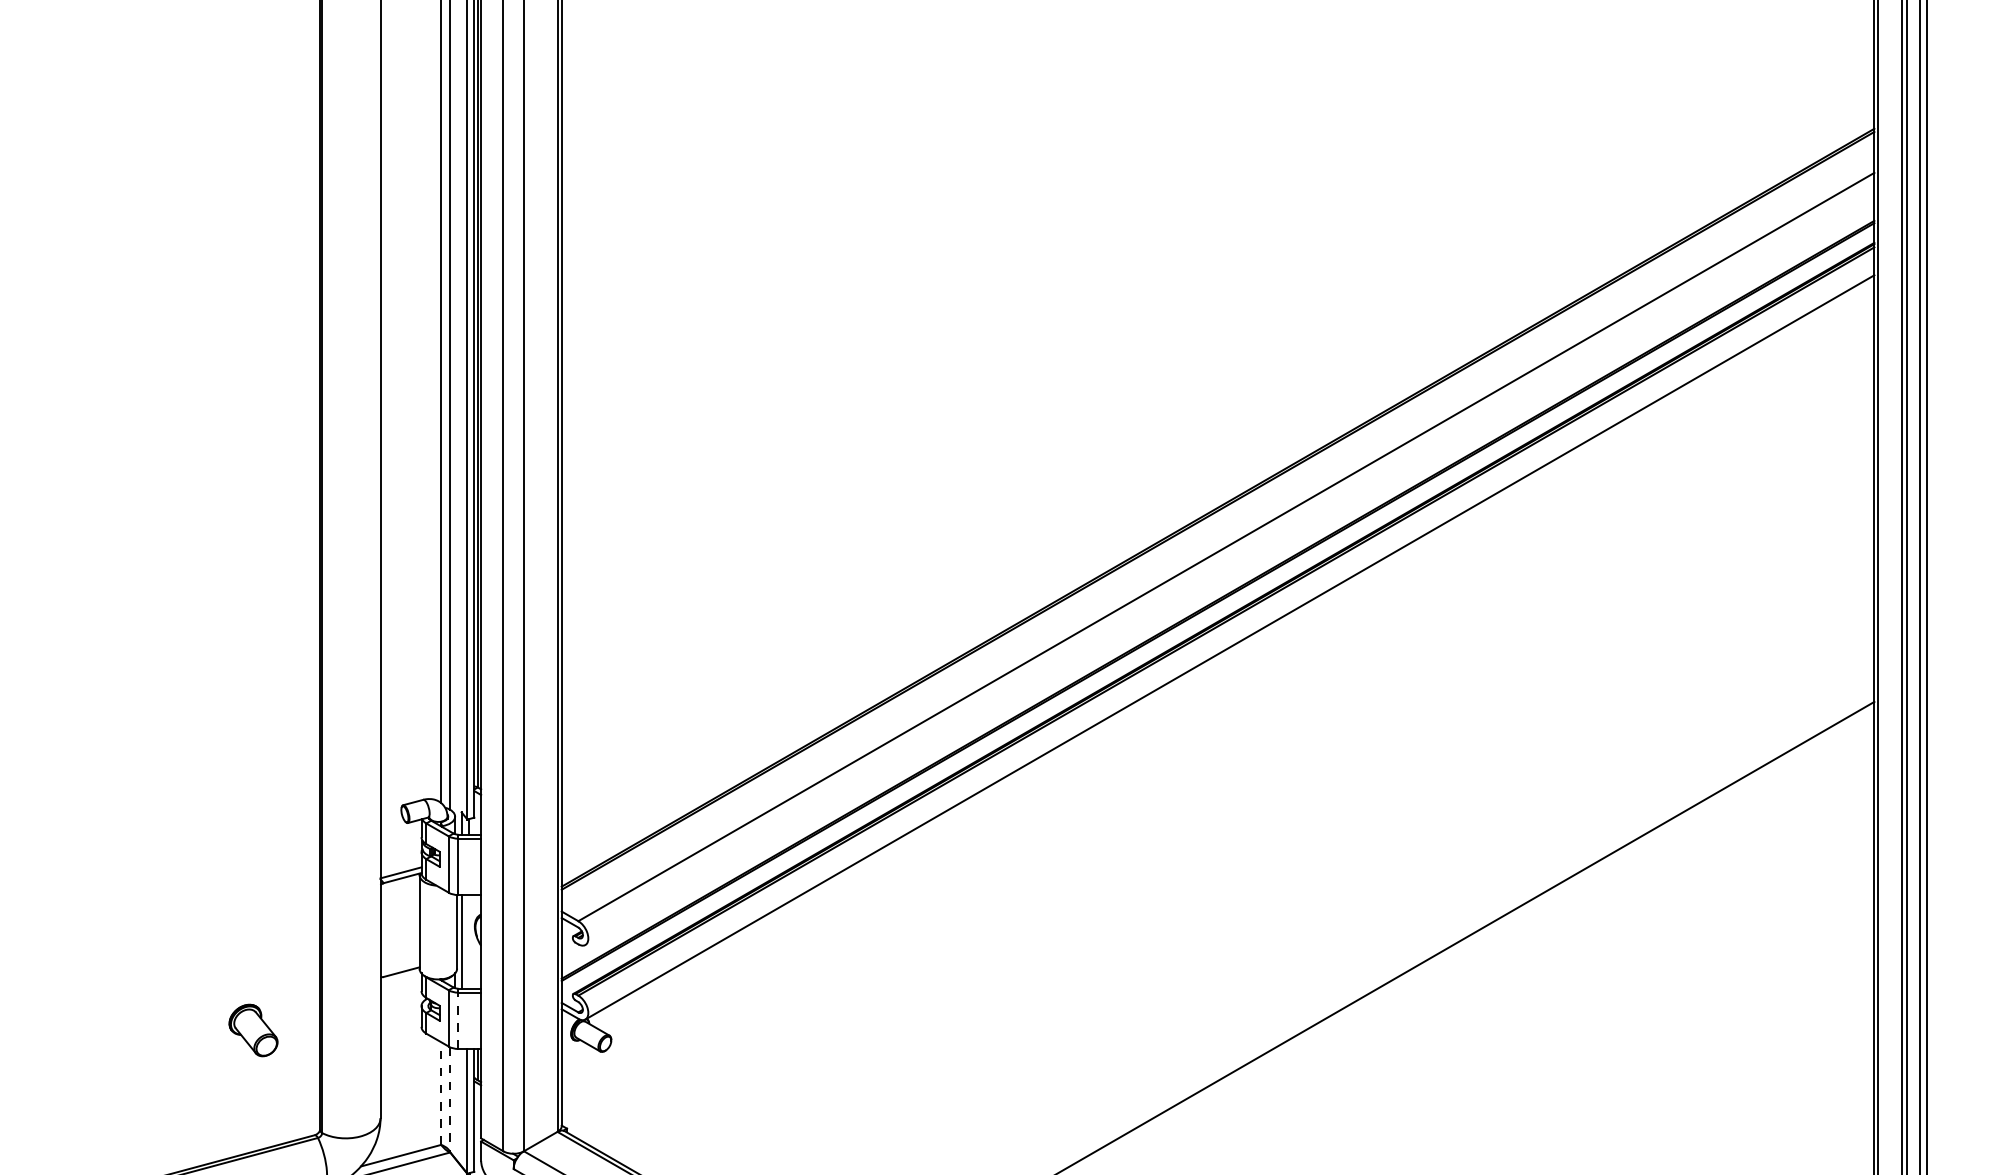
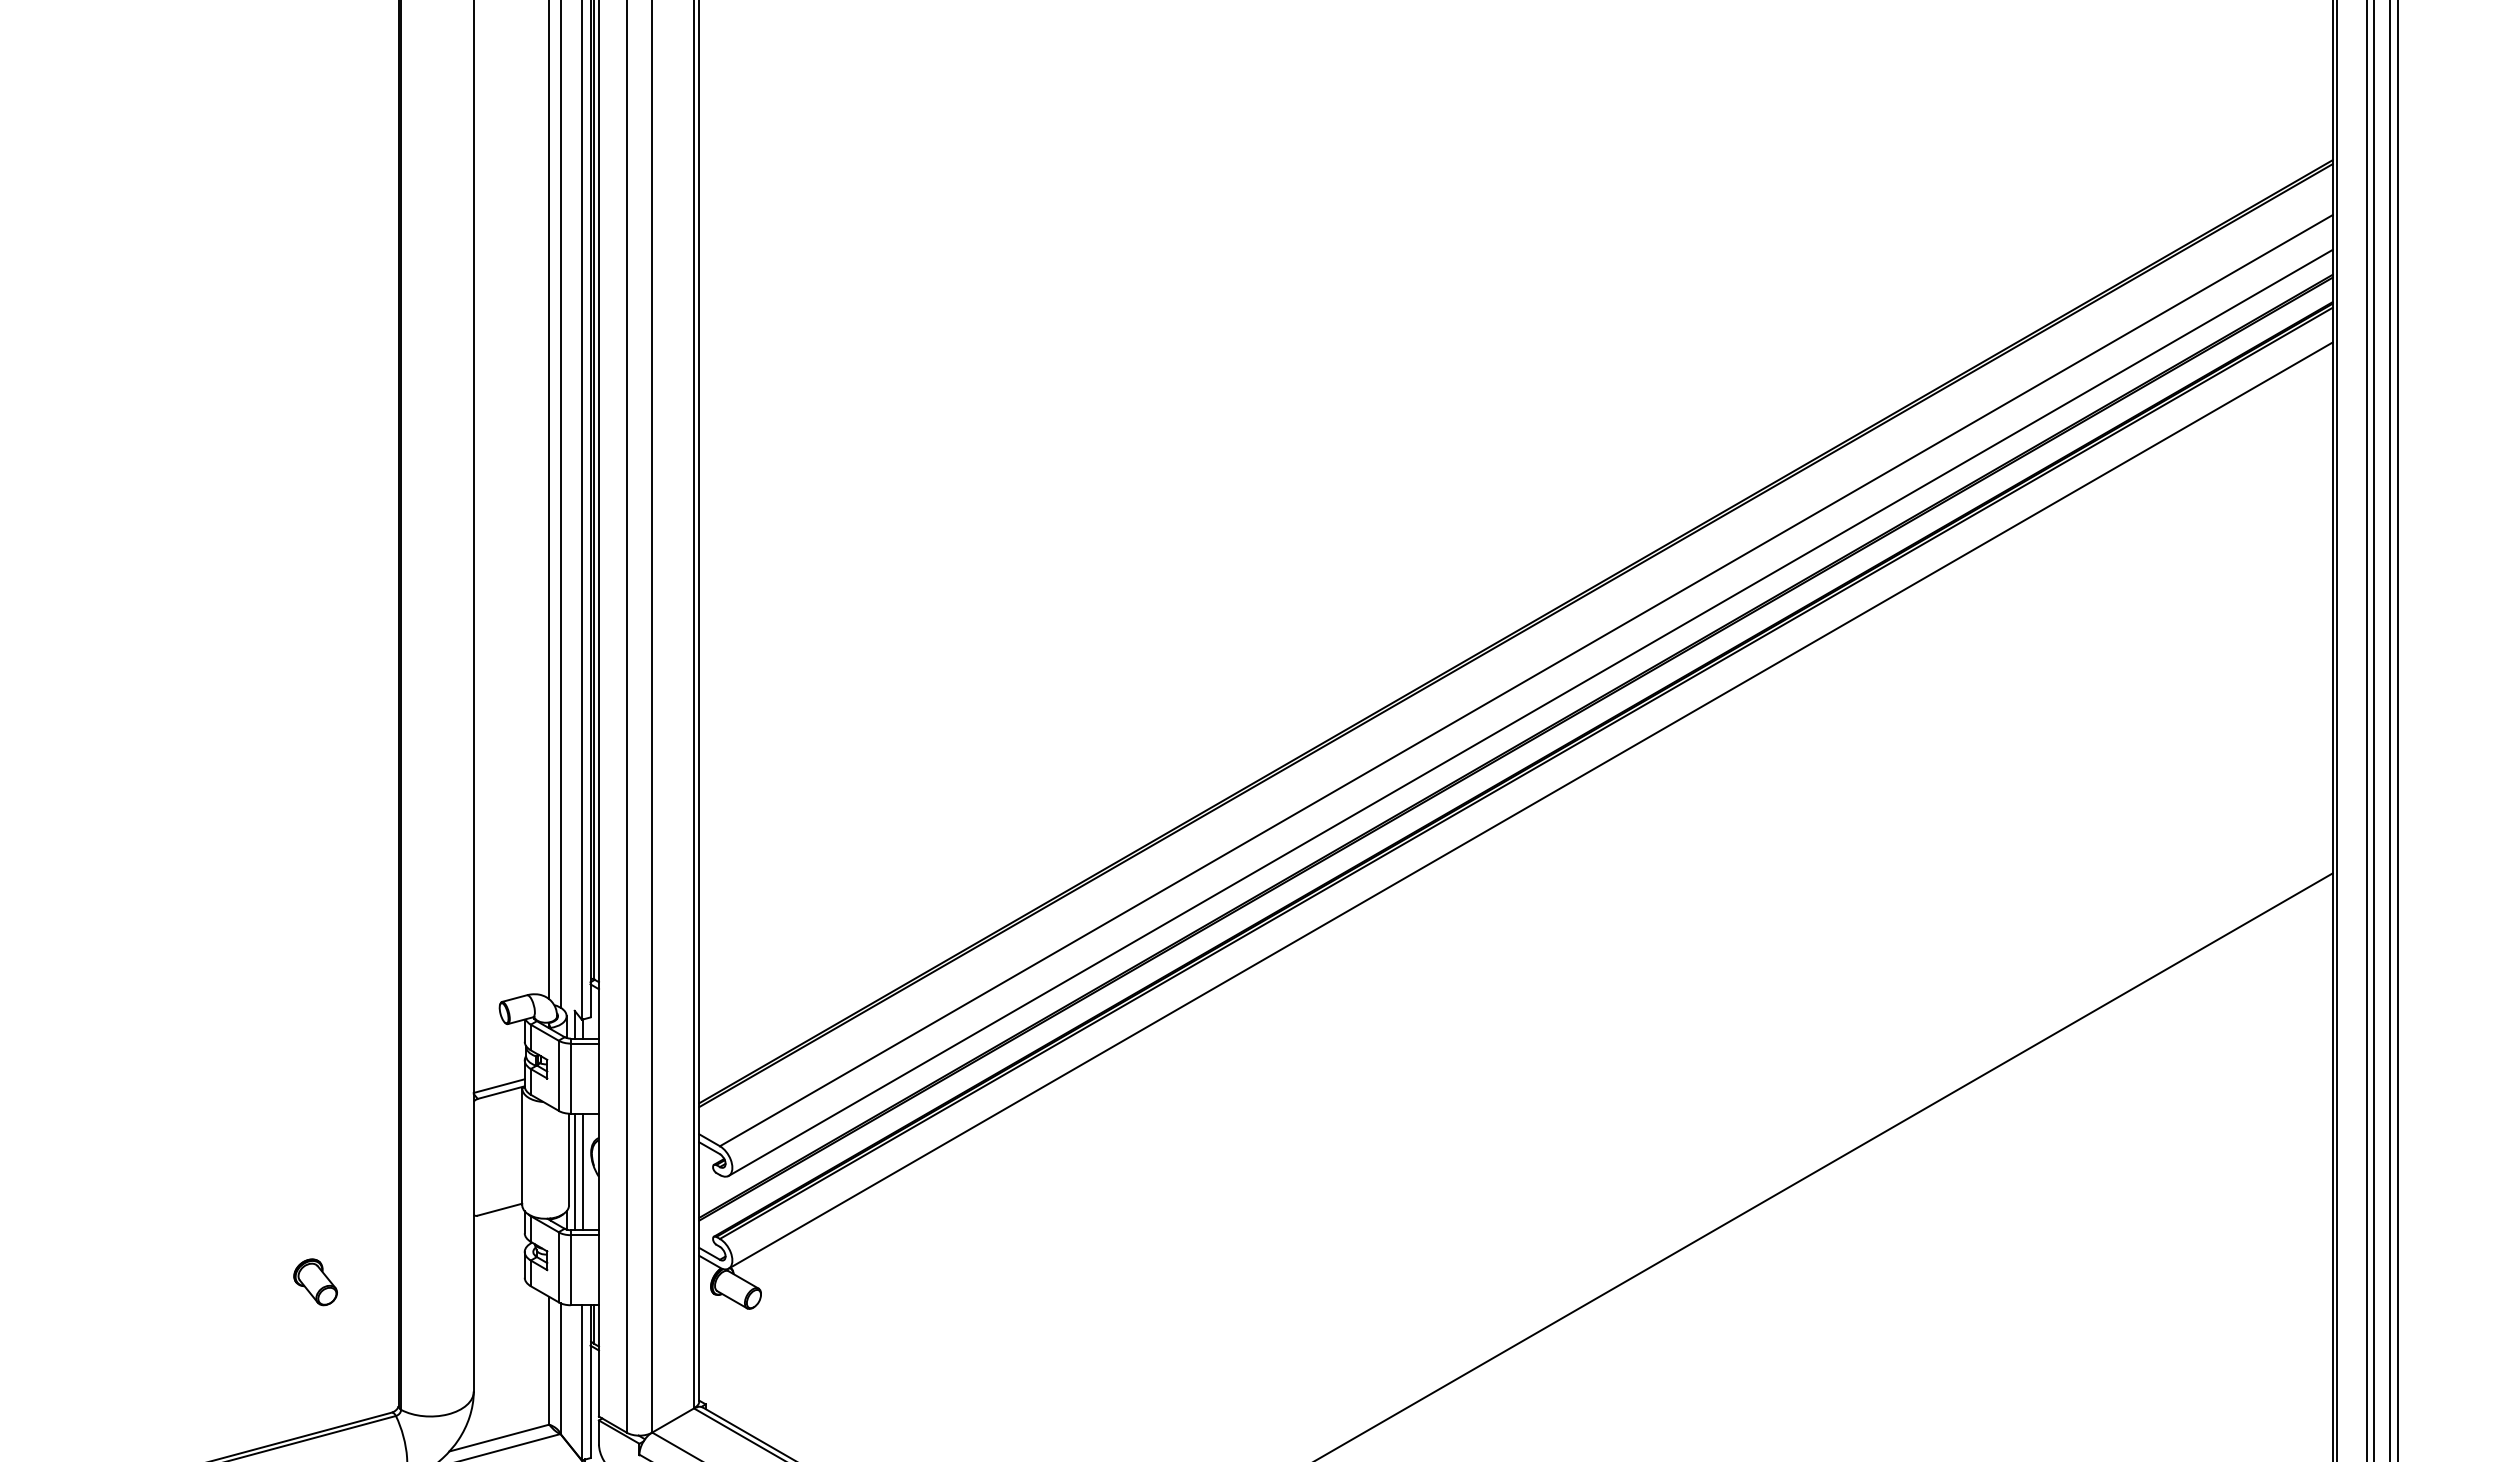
line: (1229, 572) -> (1530, 712), added
line: (468, 941) -> (583, 1171), added
line: (458, 1020) -> (570, 1269), dashed -> solid
part: (253, 1030) -> (315, 1282), size x0.71
line: (441, 1093) -> (549, 1360), dashed -> solid
line: (450, 1100) -> (560, 1369), dashed -> solid

